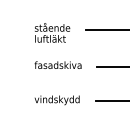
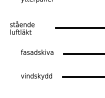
text: (52, 32) -> (22, 27), moved

